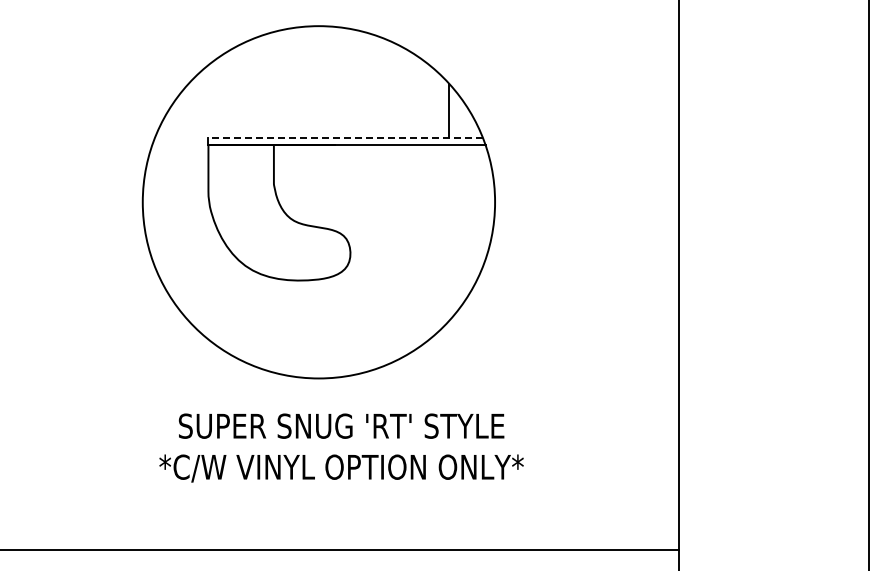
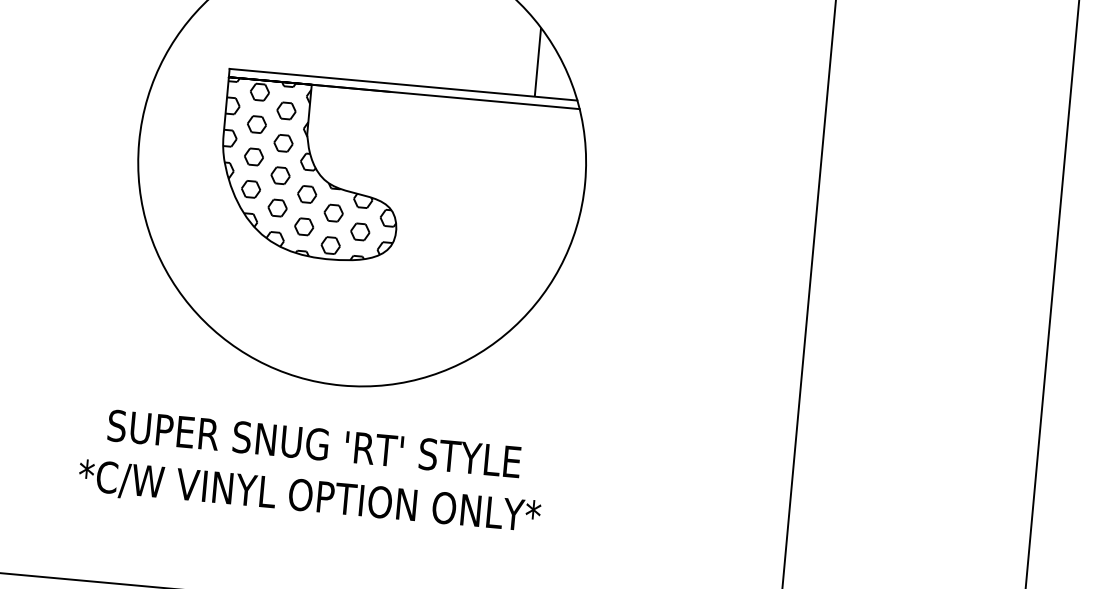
line: (345, 138) -> (403, 84), dashed -> solid
hatch: (278, 211) -> (309, 169), added
text: (341, 447) -> (311, 470), moved

